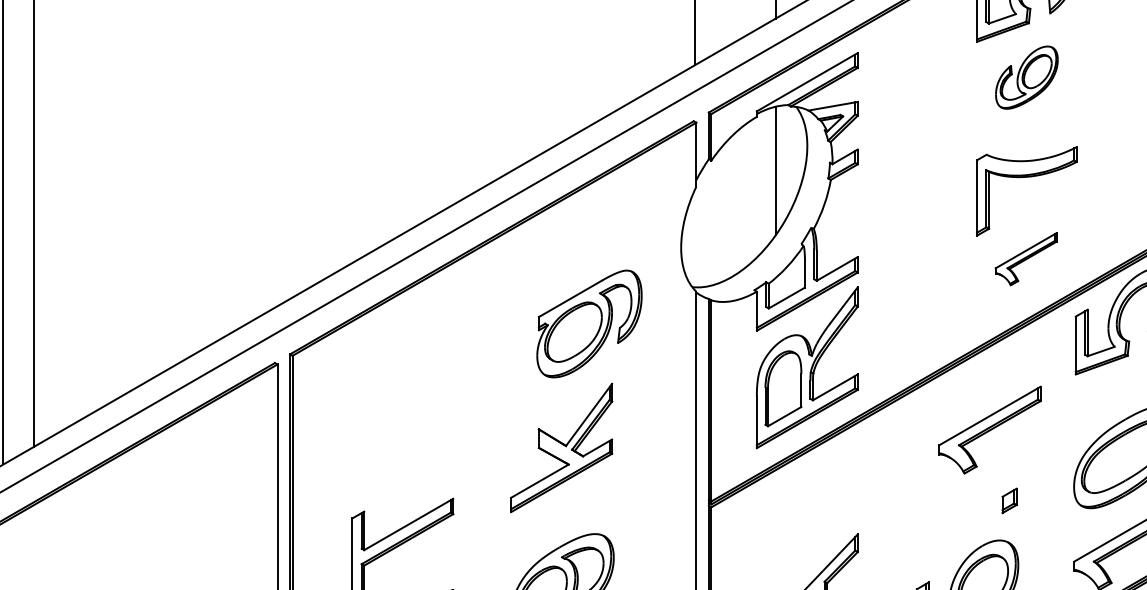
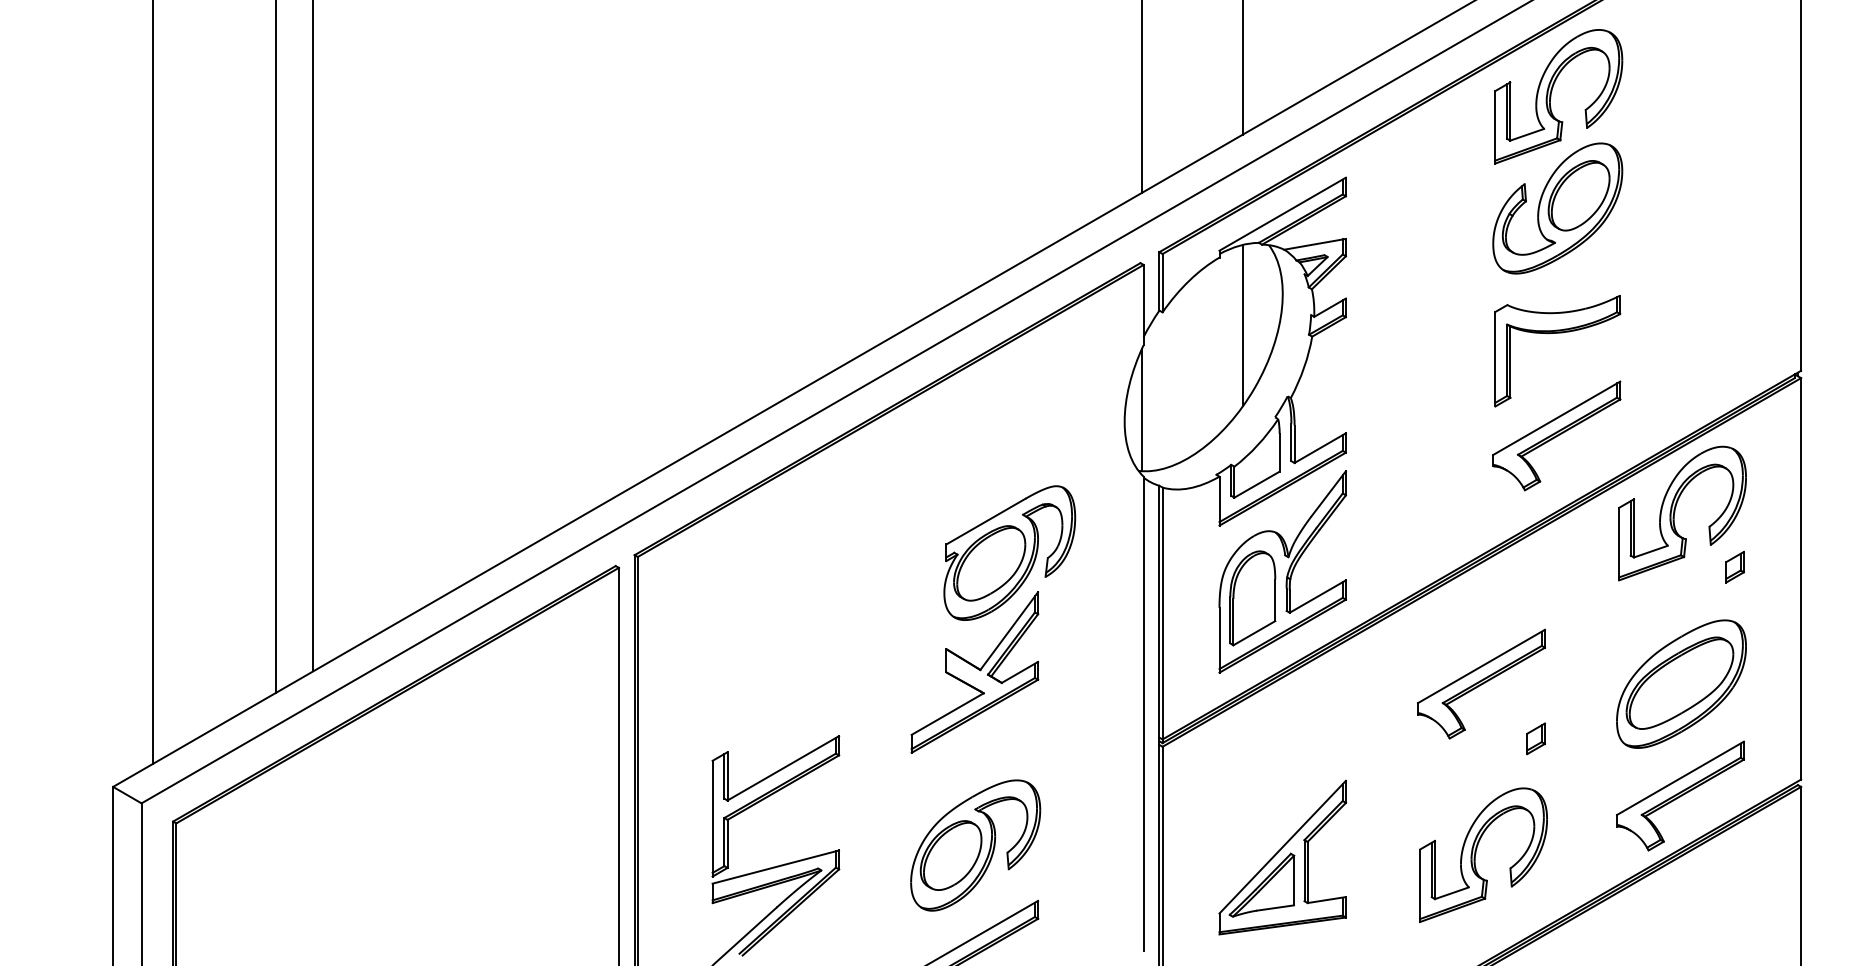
part: (1026, 77) -> (1557, 208), size x1.67
line: (694, 238) -> (1141, 410), added
part: (1025, 258) -> (1556, 435), size x1.67
part: (589, 323) -> (1009, 552), moved
part: (989, 429) -> (1481, 683), moved

